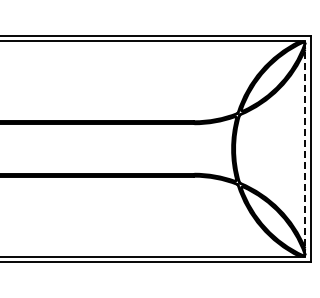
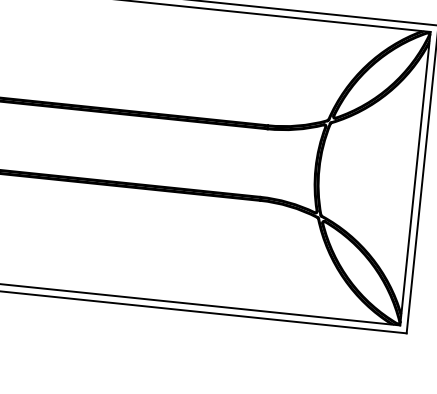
line: (305, 149) -> (415, 179), dashed -> solid

